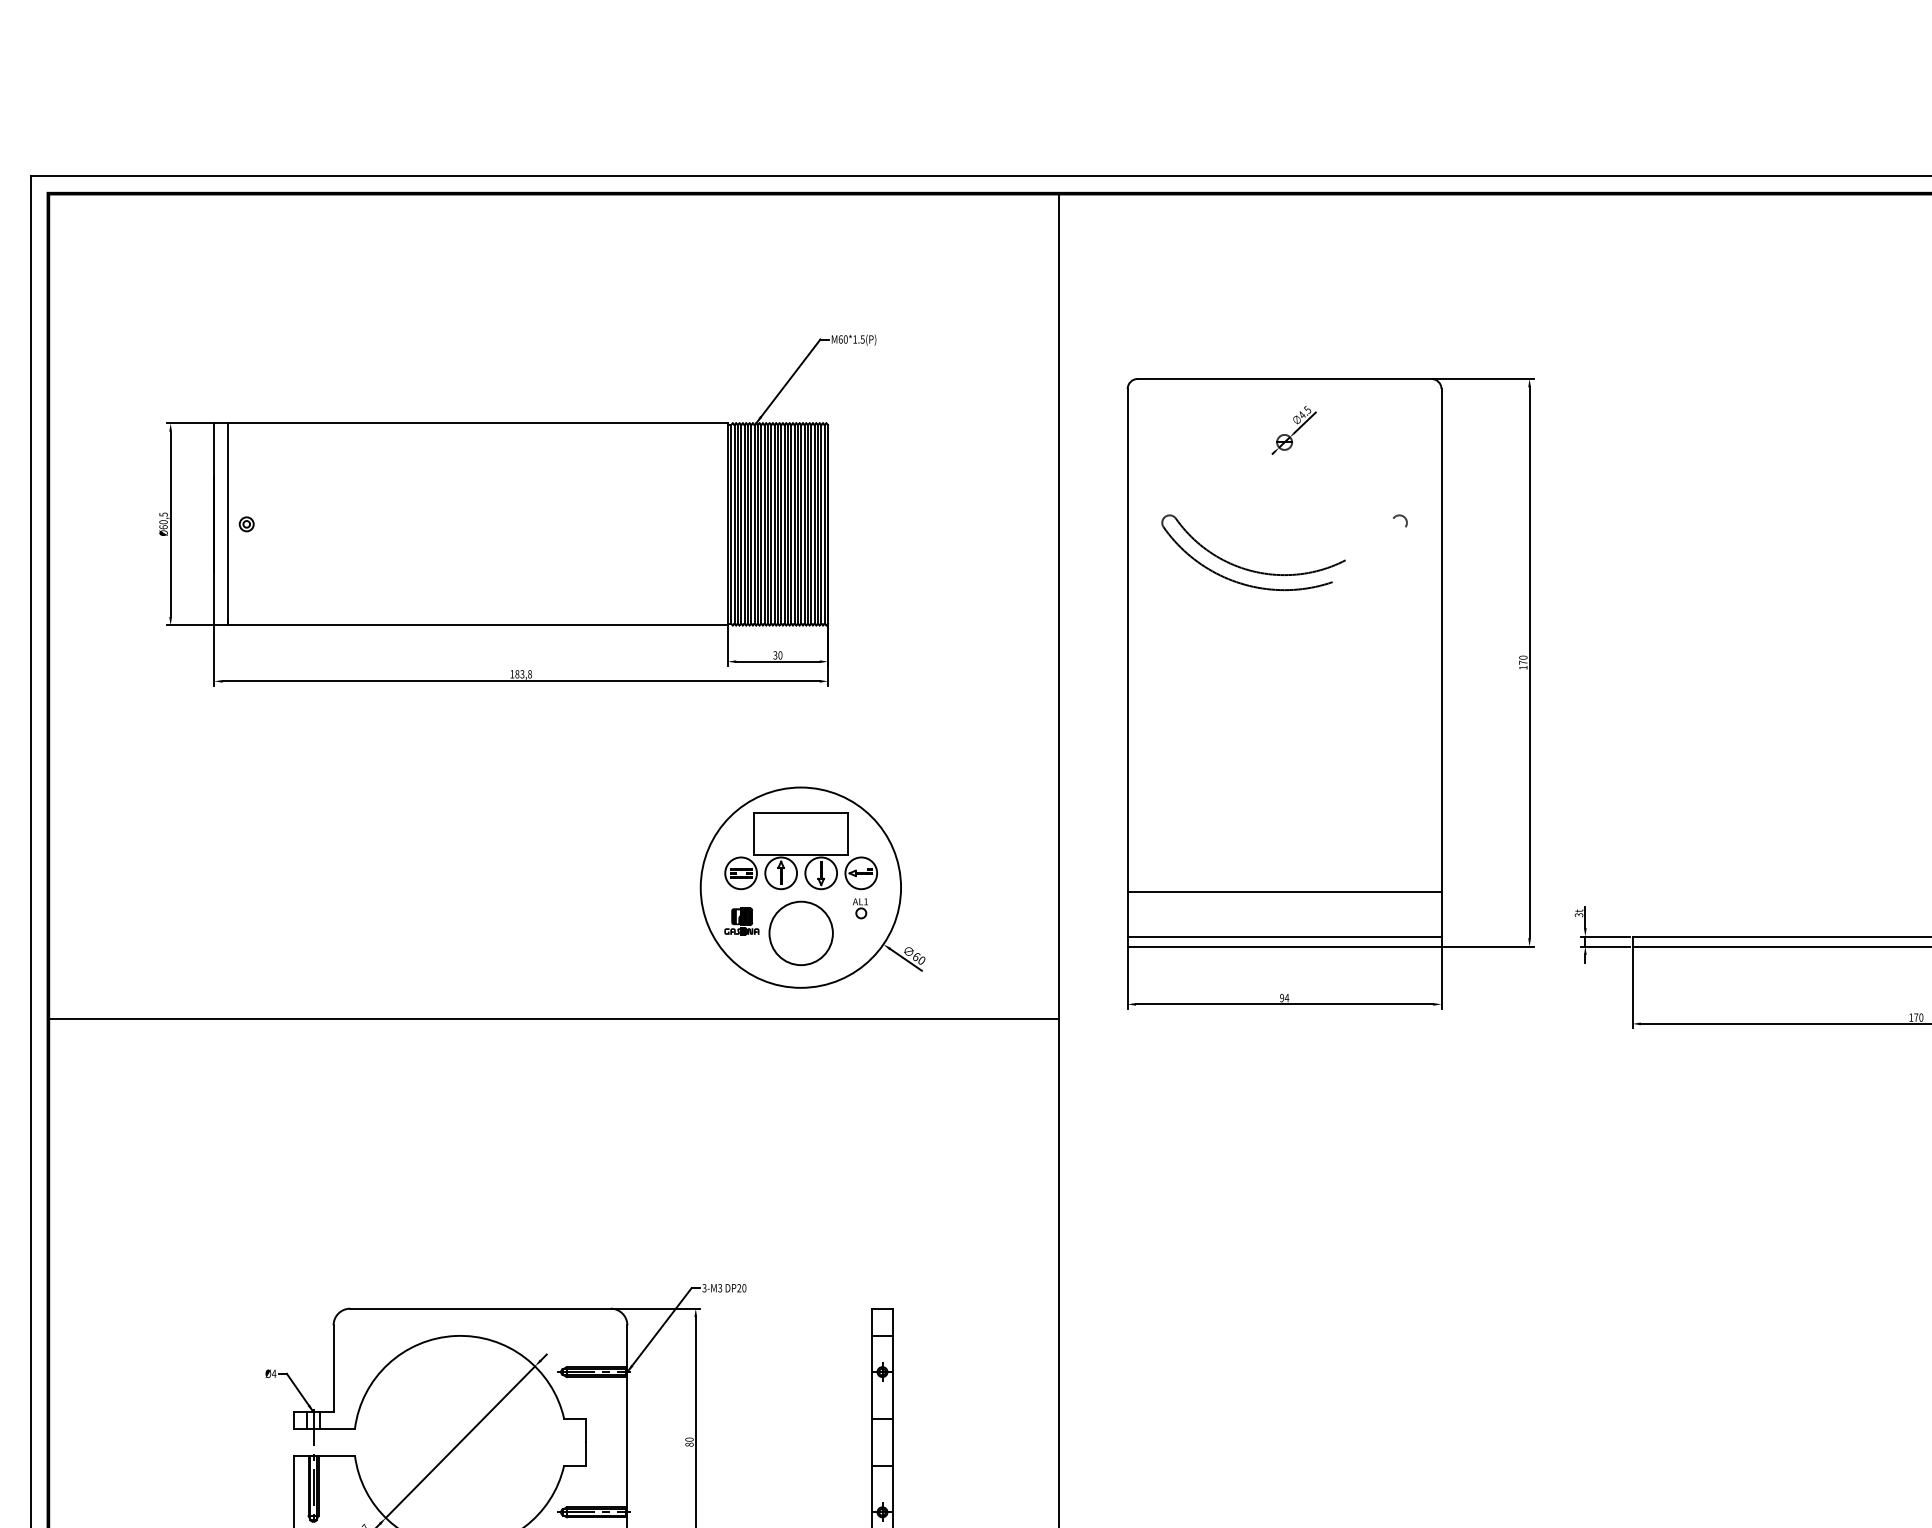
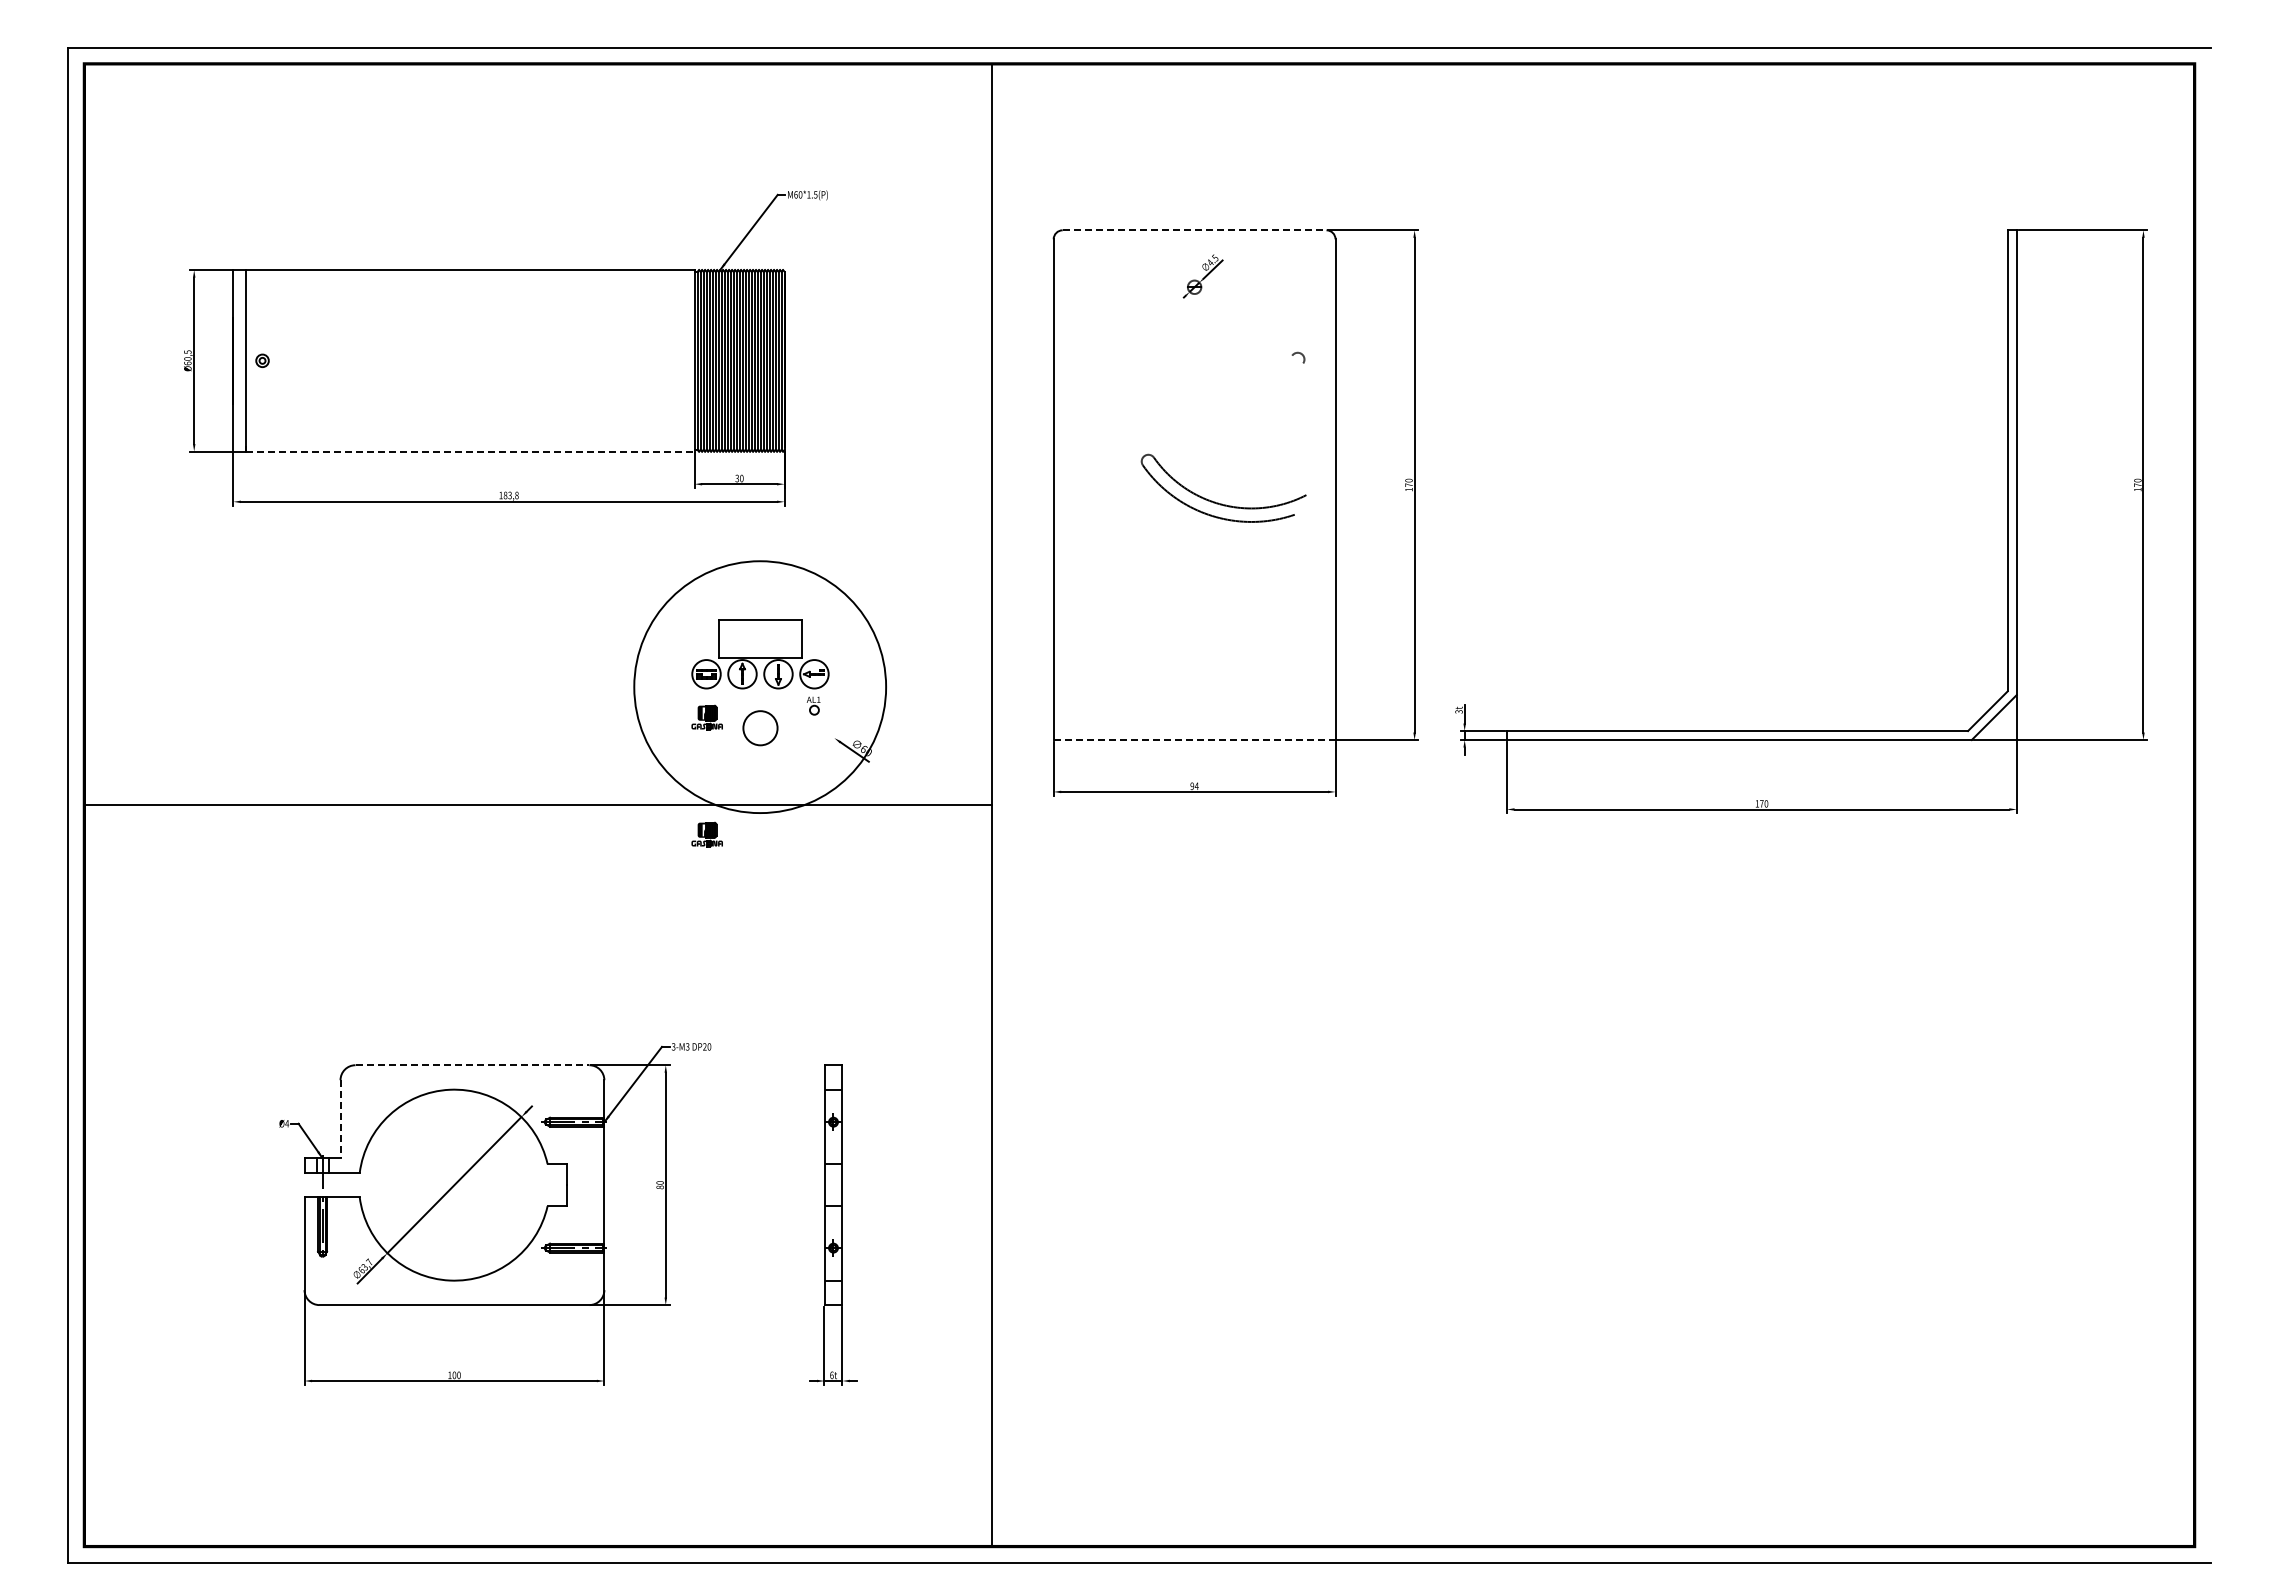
line: (1284, 379) -> (1194, 230), solid -> dashed
part: (1247, 568) -> (1218, 502), moved
line: (478, 625) -> (470, 451), solid -> dashed
circle: (801, 888) -> (760, 687), size x1.4
line: (1284, 892) -> (1194, 691), removed
circle: (801, 932) -> (760, 727), size x0.6
line: (1284, 937) -> (1194, 731), removed
line: (1284, 947) -> (1194, 740), solid -> dashed
part: (741, 1051) -> (706, 834), added
line: (480, 1308) -> (472, 1065), solid -> dashed
line: (333, 1369) -> (340, 1119), solid -> dashed

